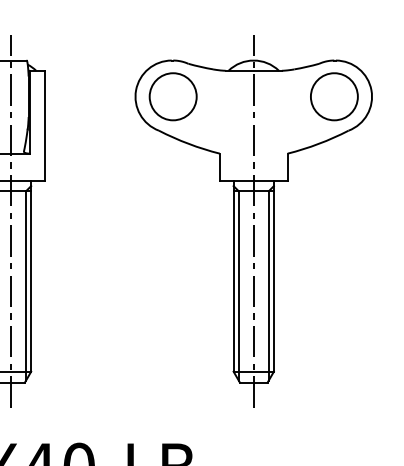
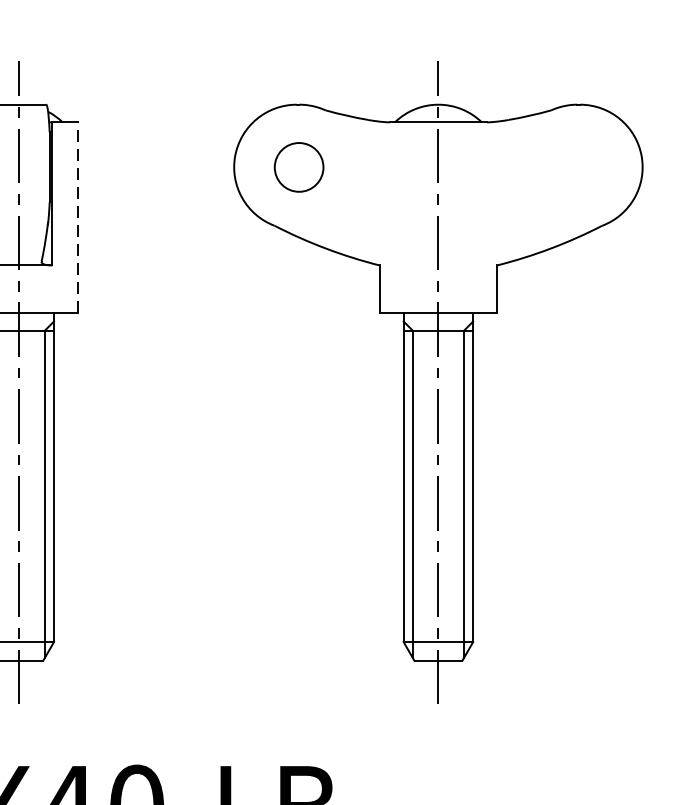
part: (172, 96) -> (298, 166), size x0.6
part: (334, 96) -> (577, 166), removed
line: (45, 125) -> (78, 216), solid -> dashed

